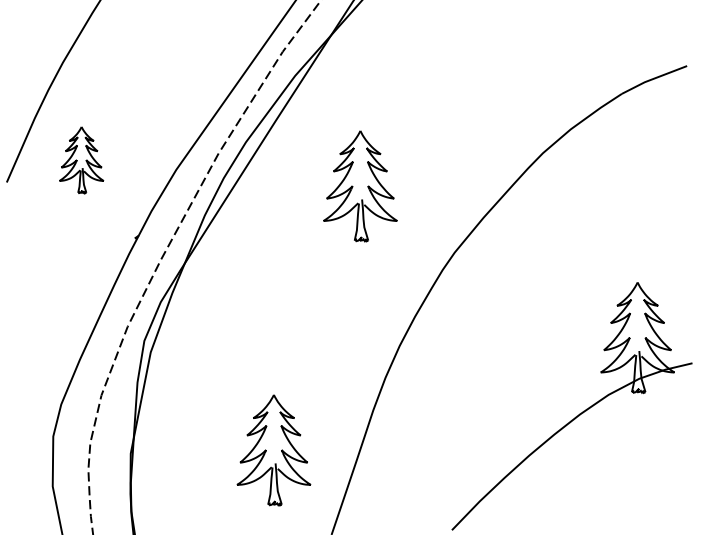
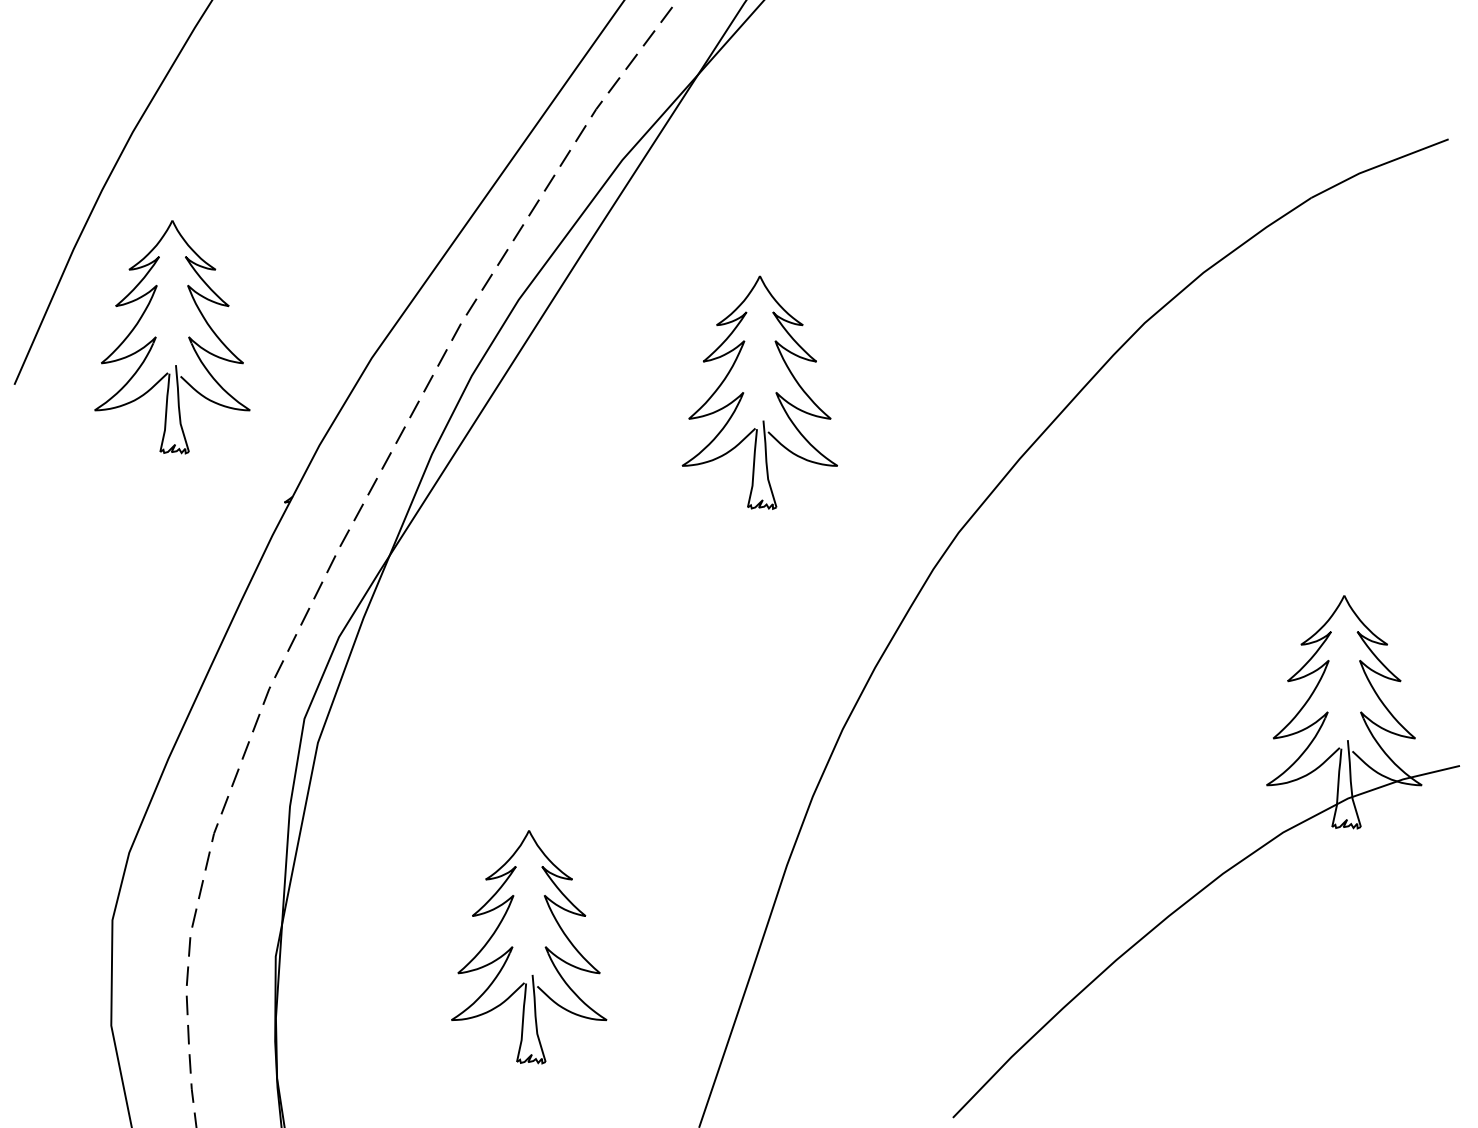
part: (81, 160) -> (171, 338), size x1.67
part: (273, 450) -> (528, 947), moved

